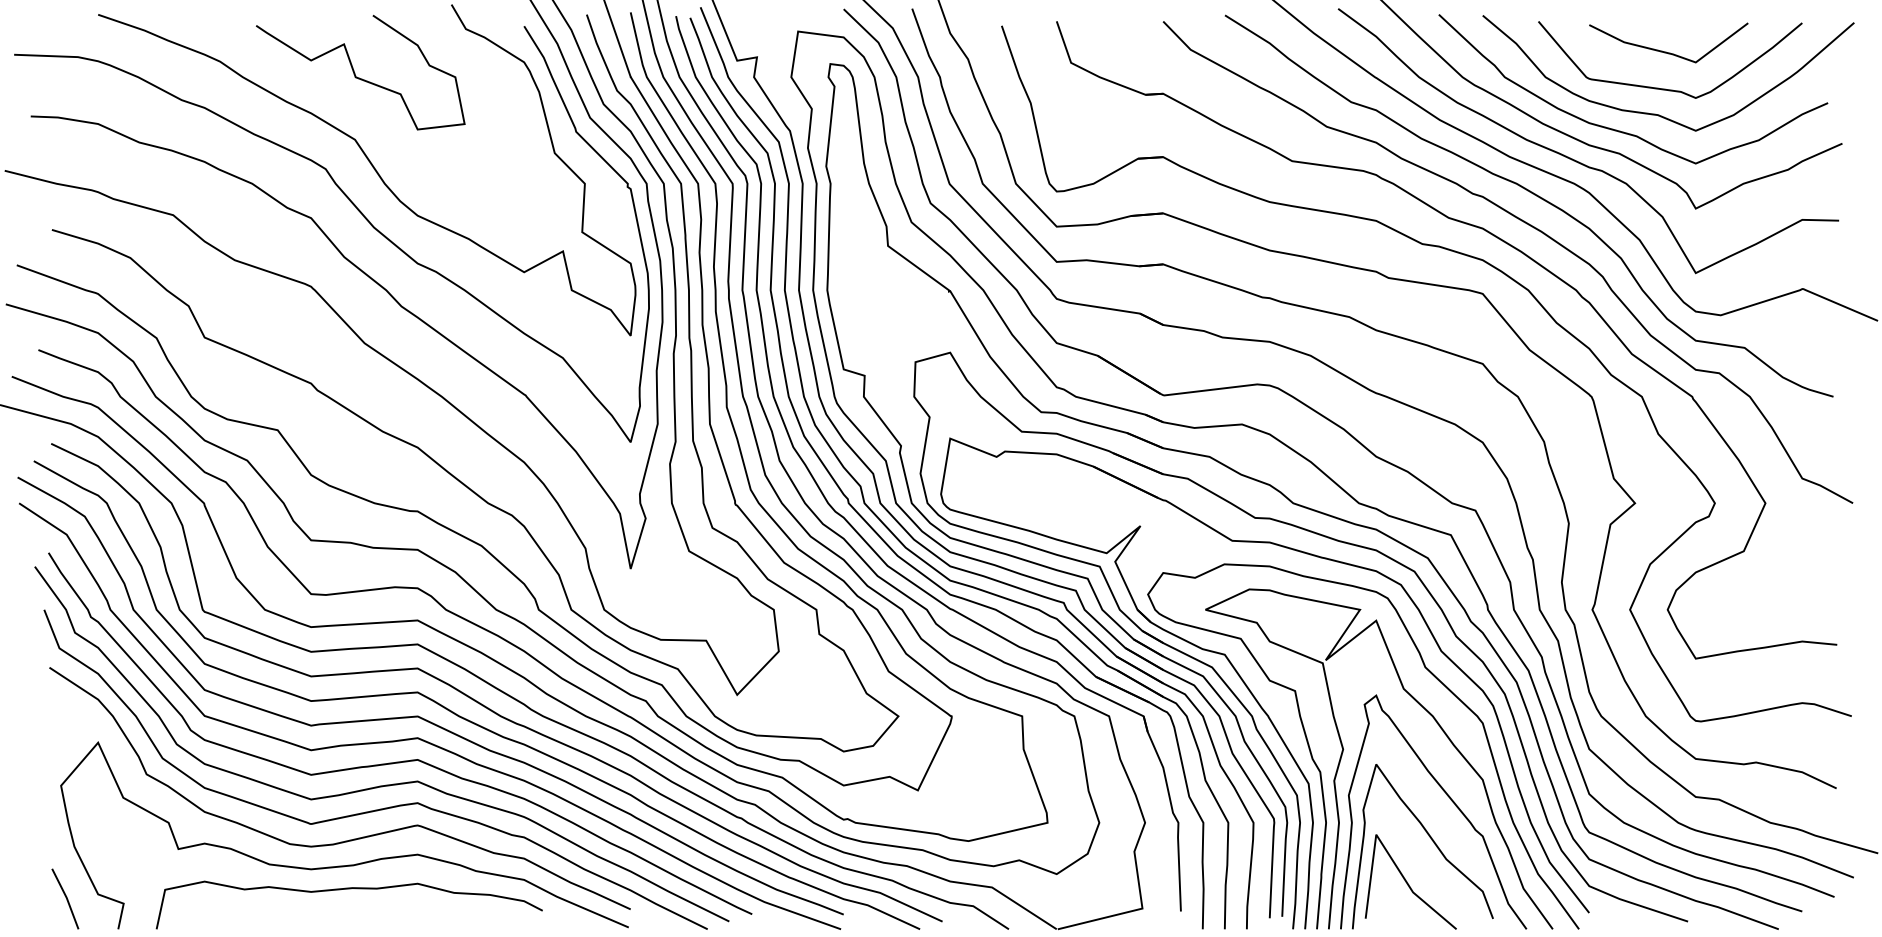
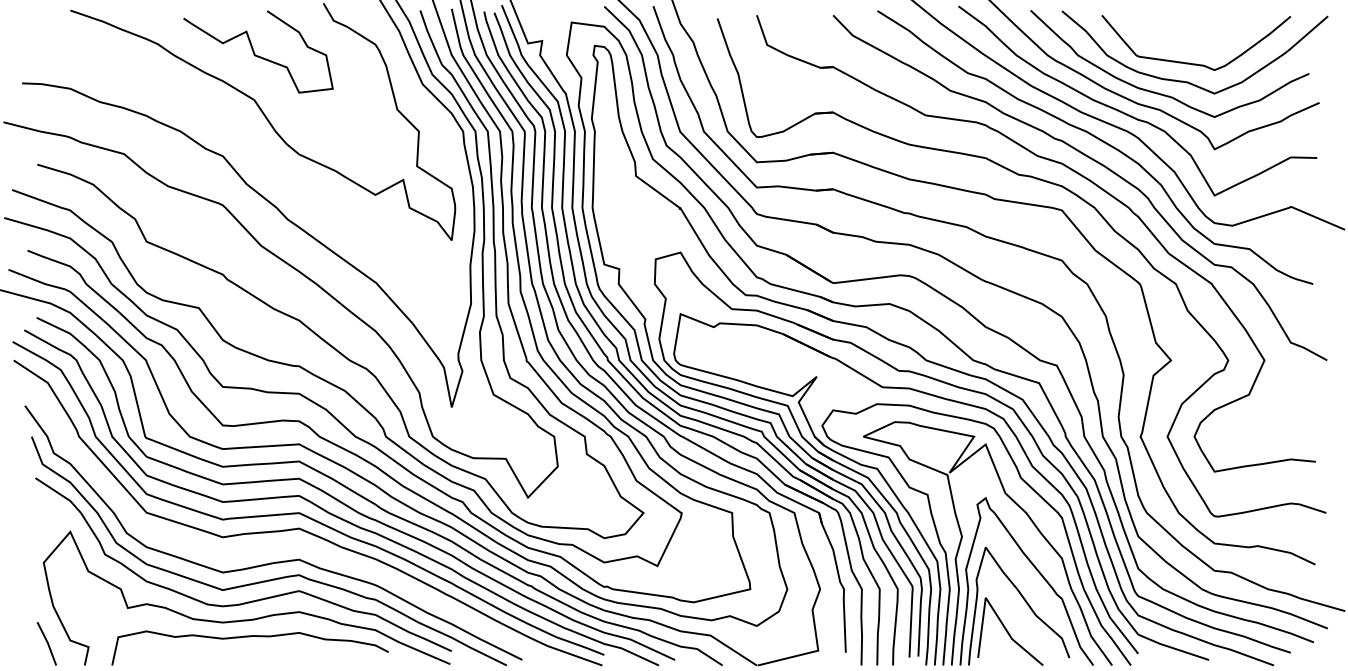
line: (1666, 51) -> (1193, 36), removed
curve: (356, 209) -> (255, 150), removed
curve: (403, 760) -> (289, 544), removed

